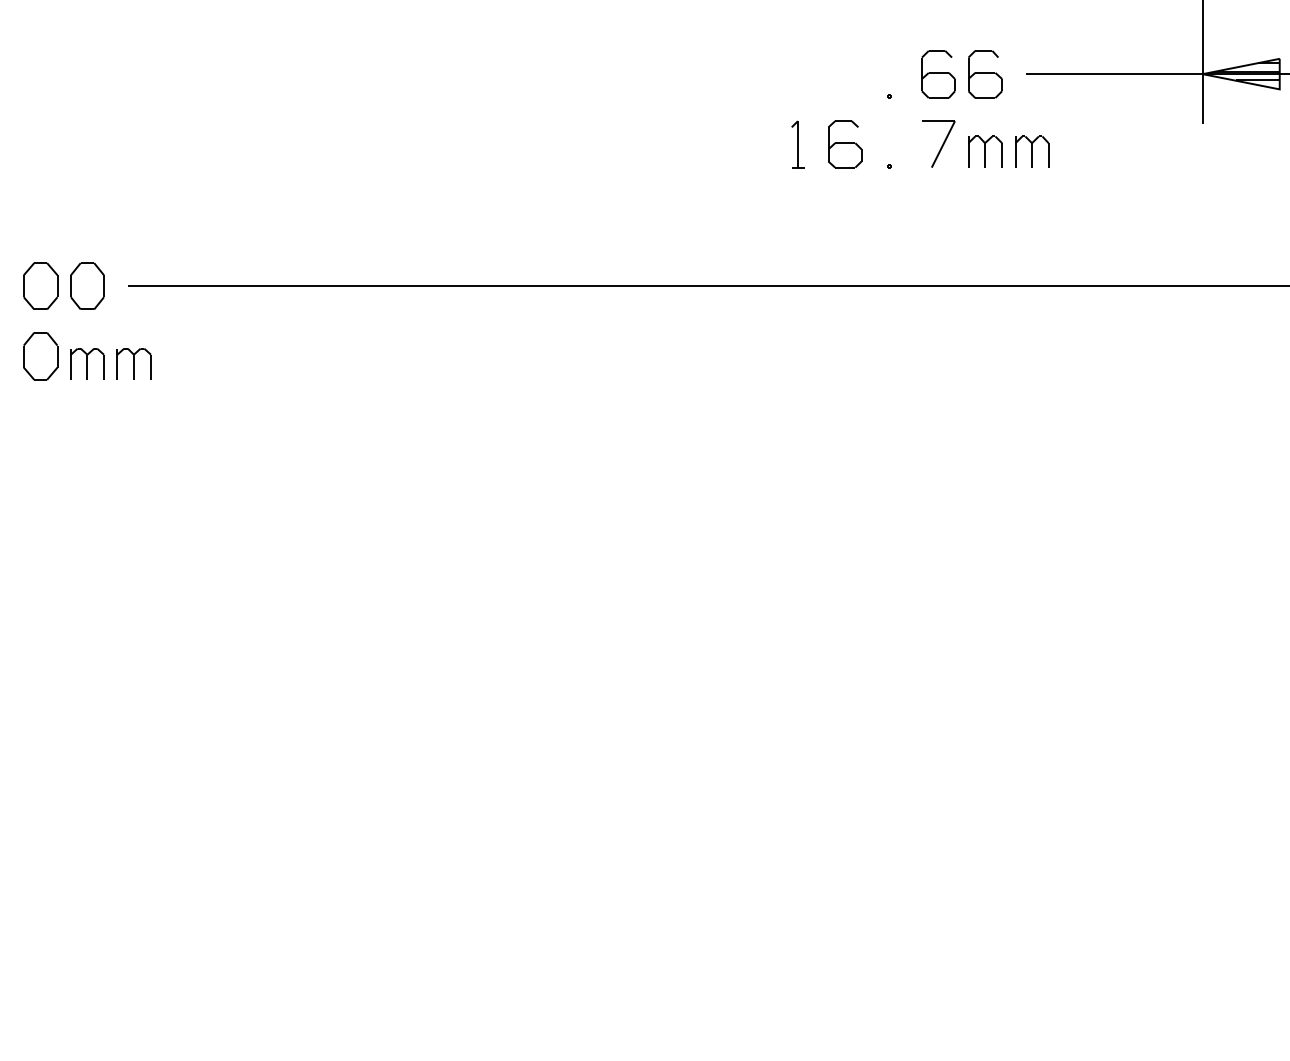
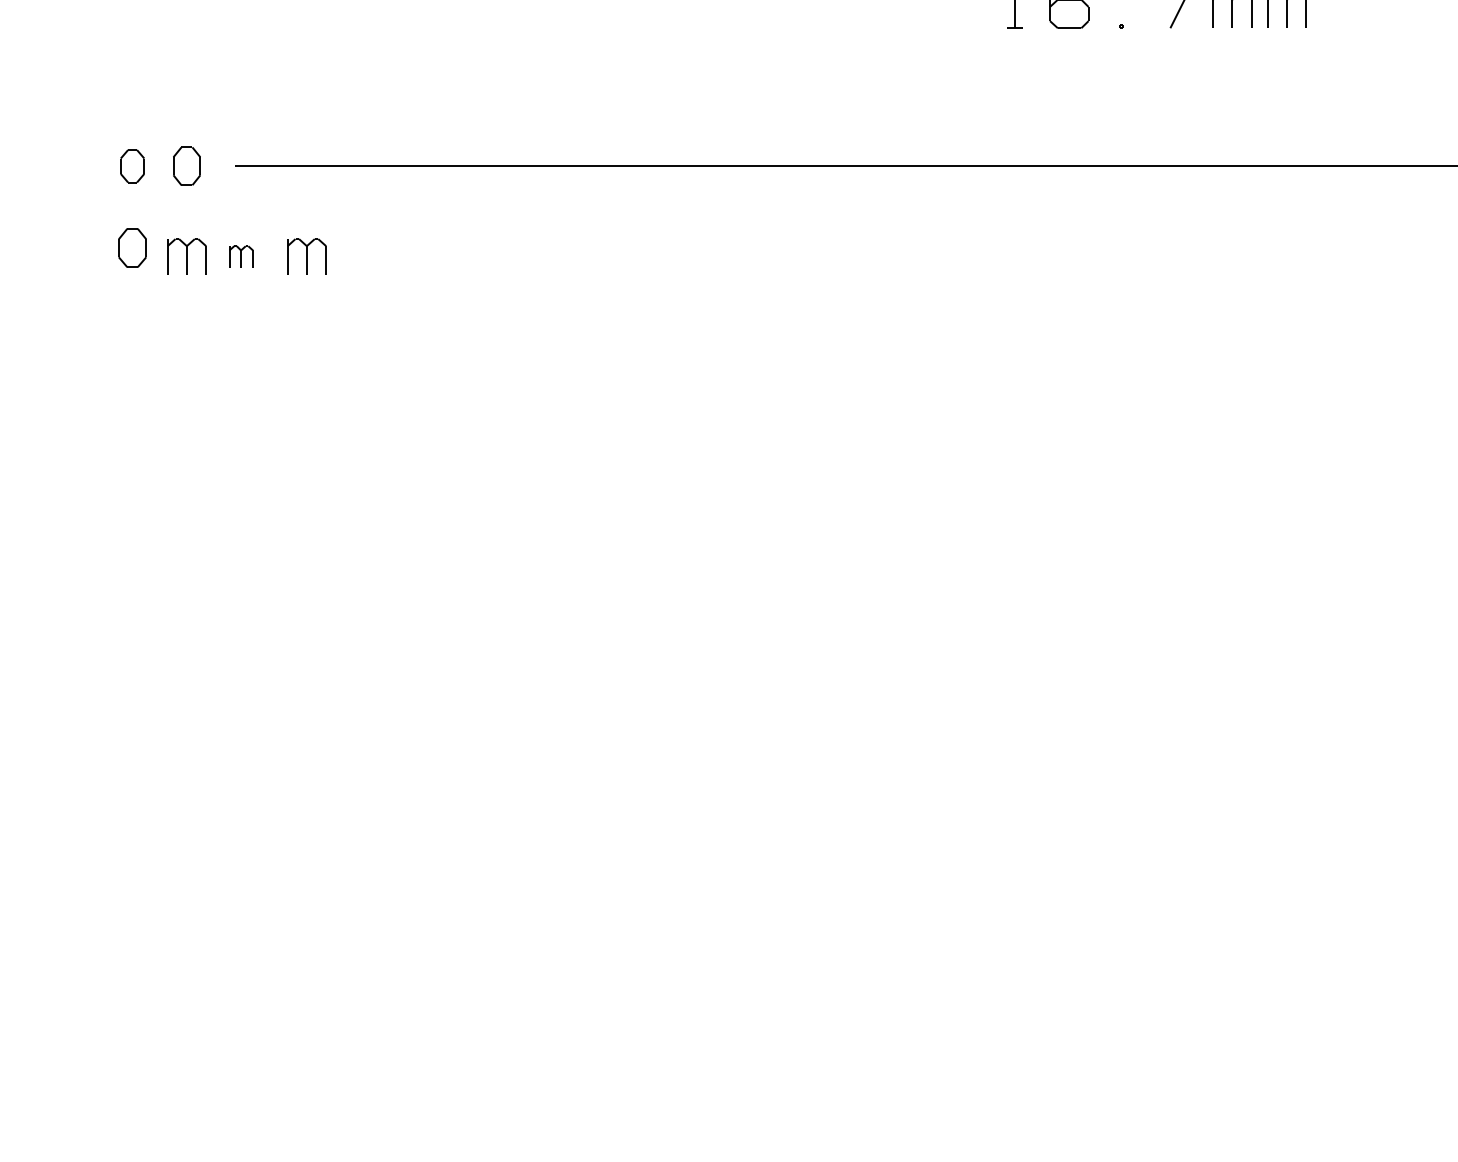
part: (40, 285) -> (132, 165), size x0.6
part: (87, 285) -> (186, 165), size x0.7
part: (40, 356) -> (132, 248), size x0.7
part: (133, 363) -> (240, 256), size x0.6
part: (190, 363) -> (306, 256), added

